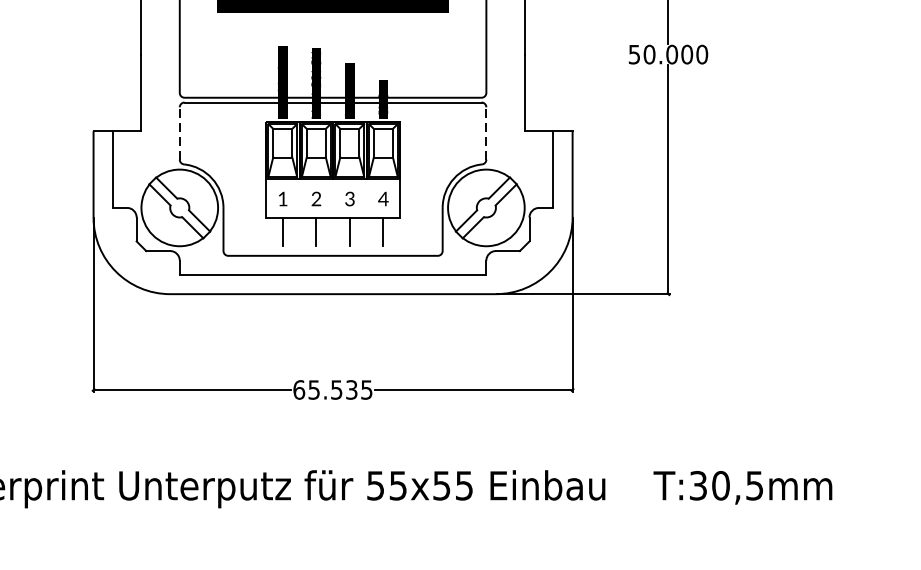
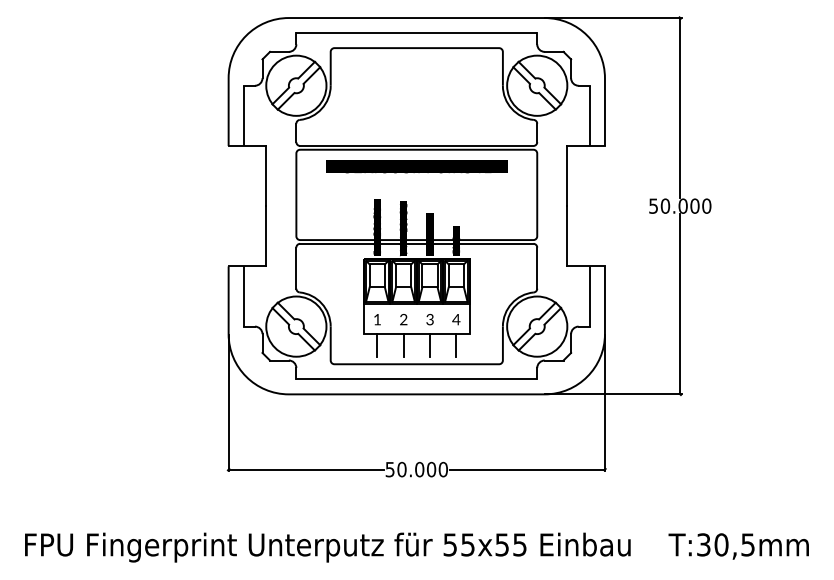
line: (179, 133) -> (296, 268), dashed -> solid
line: (486, 133) -> (537, 268), dashed -> solid
text: (332, 389) -> (416, 469), 65.535 -> 50.000

